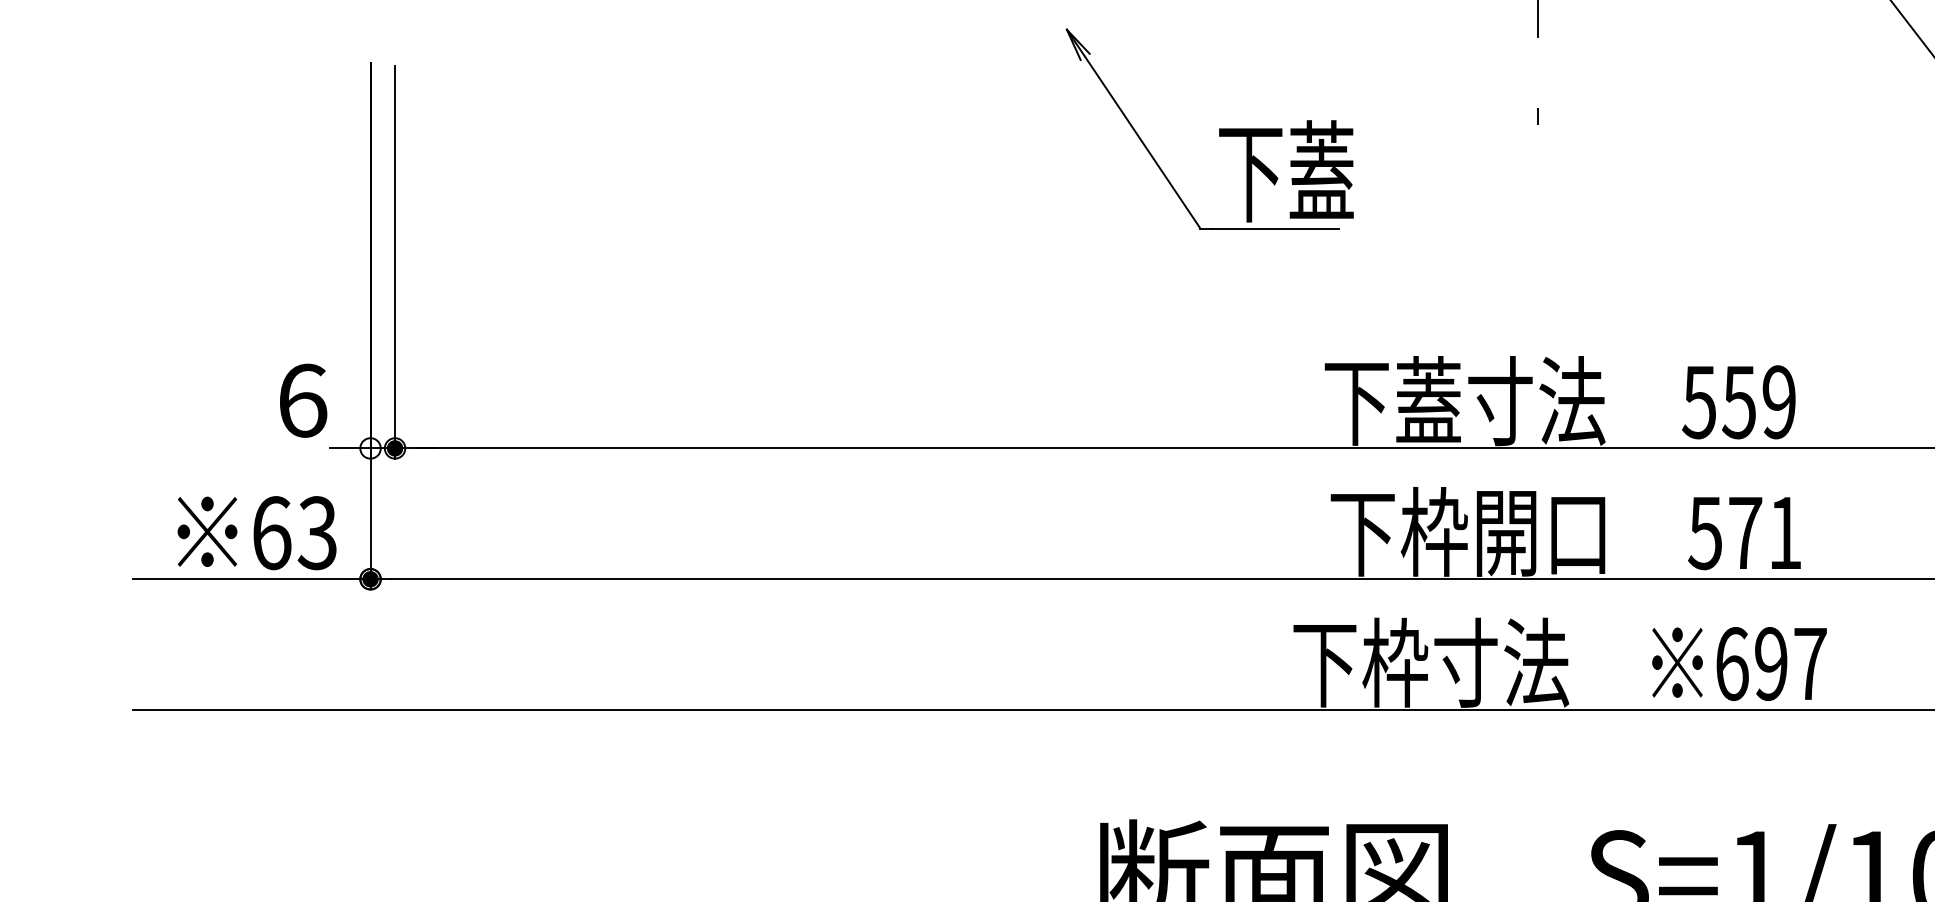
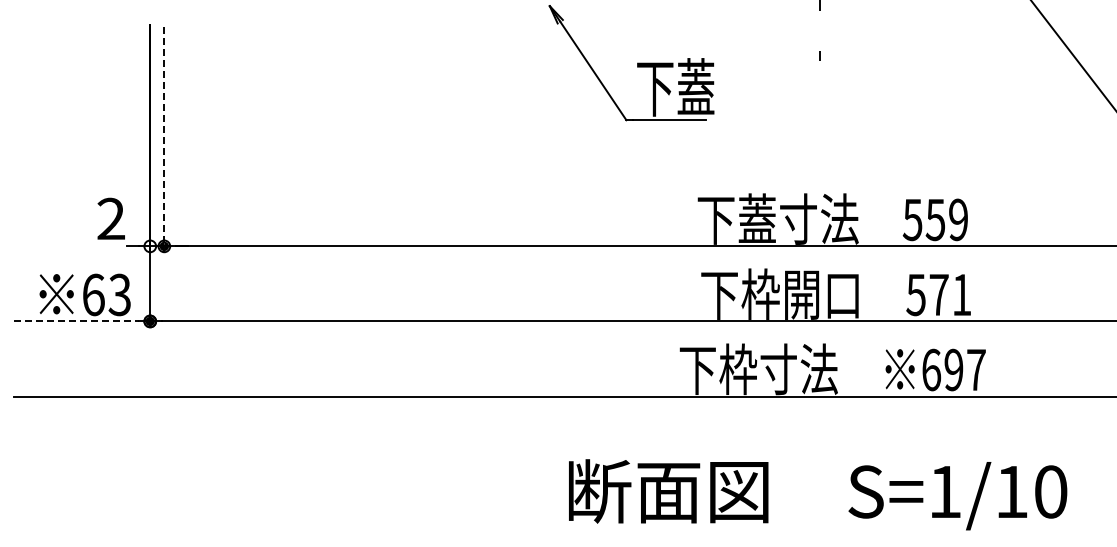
line: (395, 262) -> (164, 139), solid -> dashed
text: (302, 399) -> (111, 218), 6 -> 2
line: (241, 579) -> (76, 321), solid -> dashed

